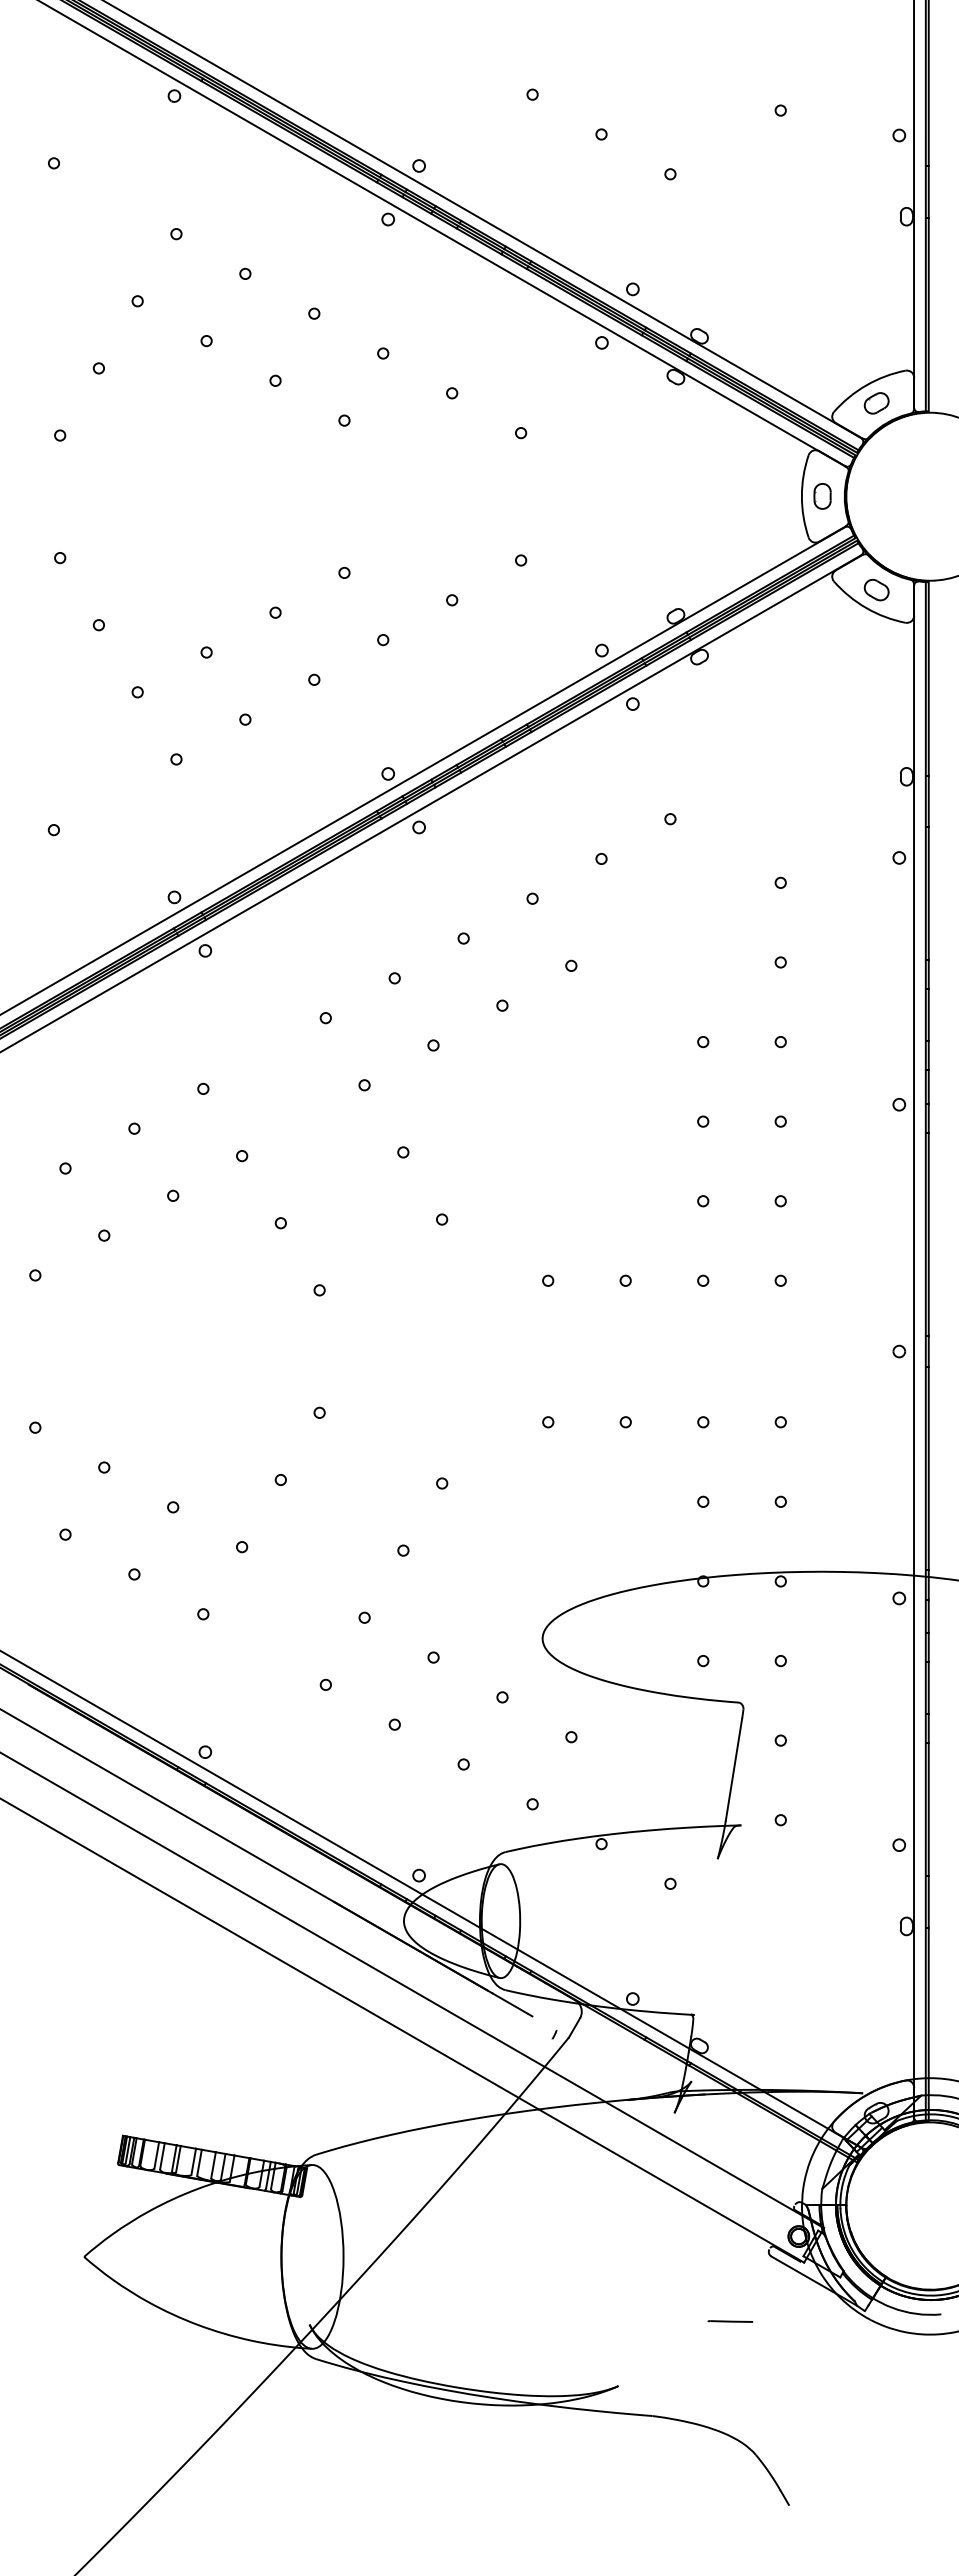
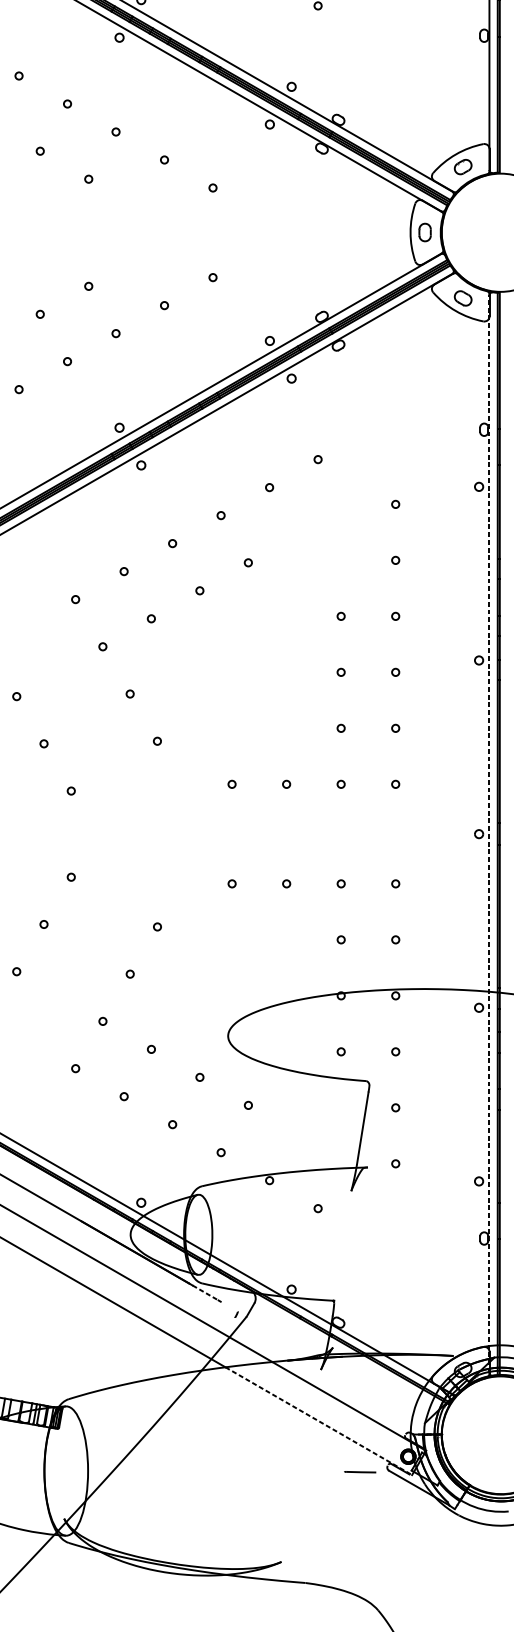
line: (914, 1351) -> (489, 834), solid -> dashed
line: (510, 2003) -> (205, 1292), solid -> dashed
line: (671, 2186) -> (318, 1421), solid -> dashed
line: (730, 2321) -> (360, 1472), moved

